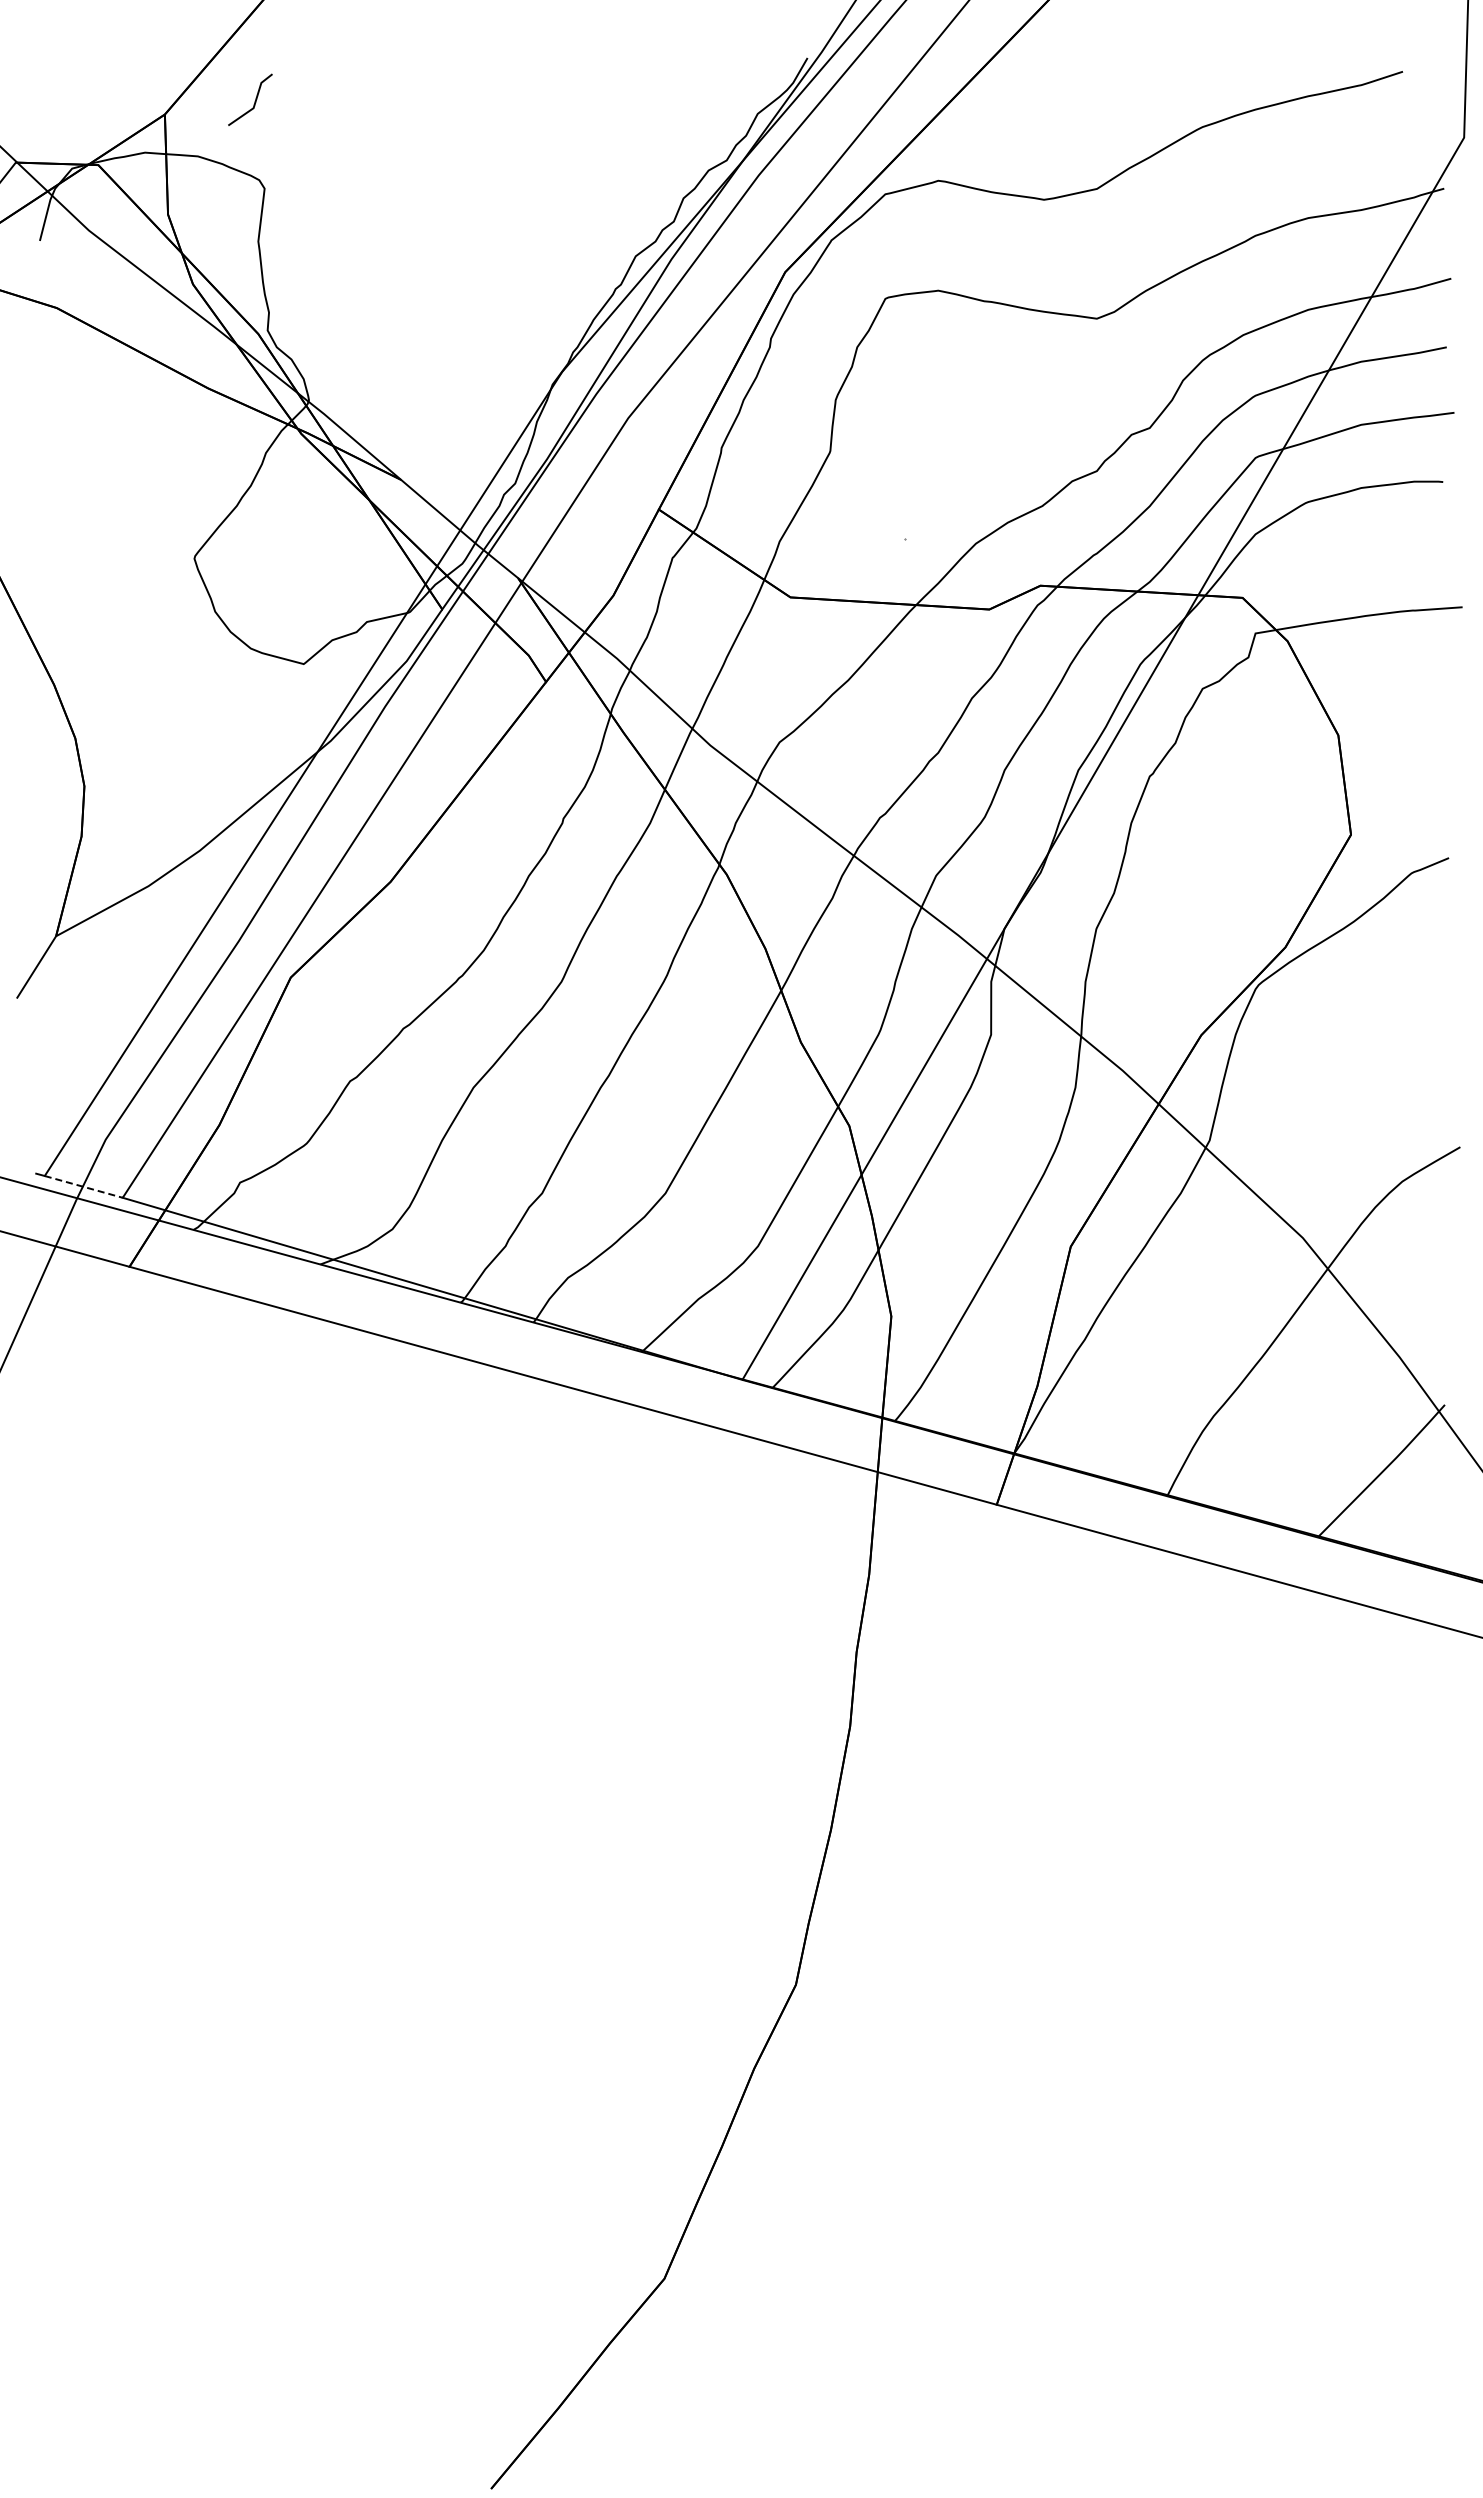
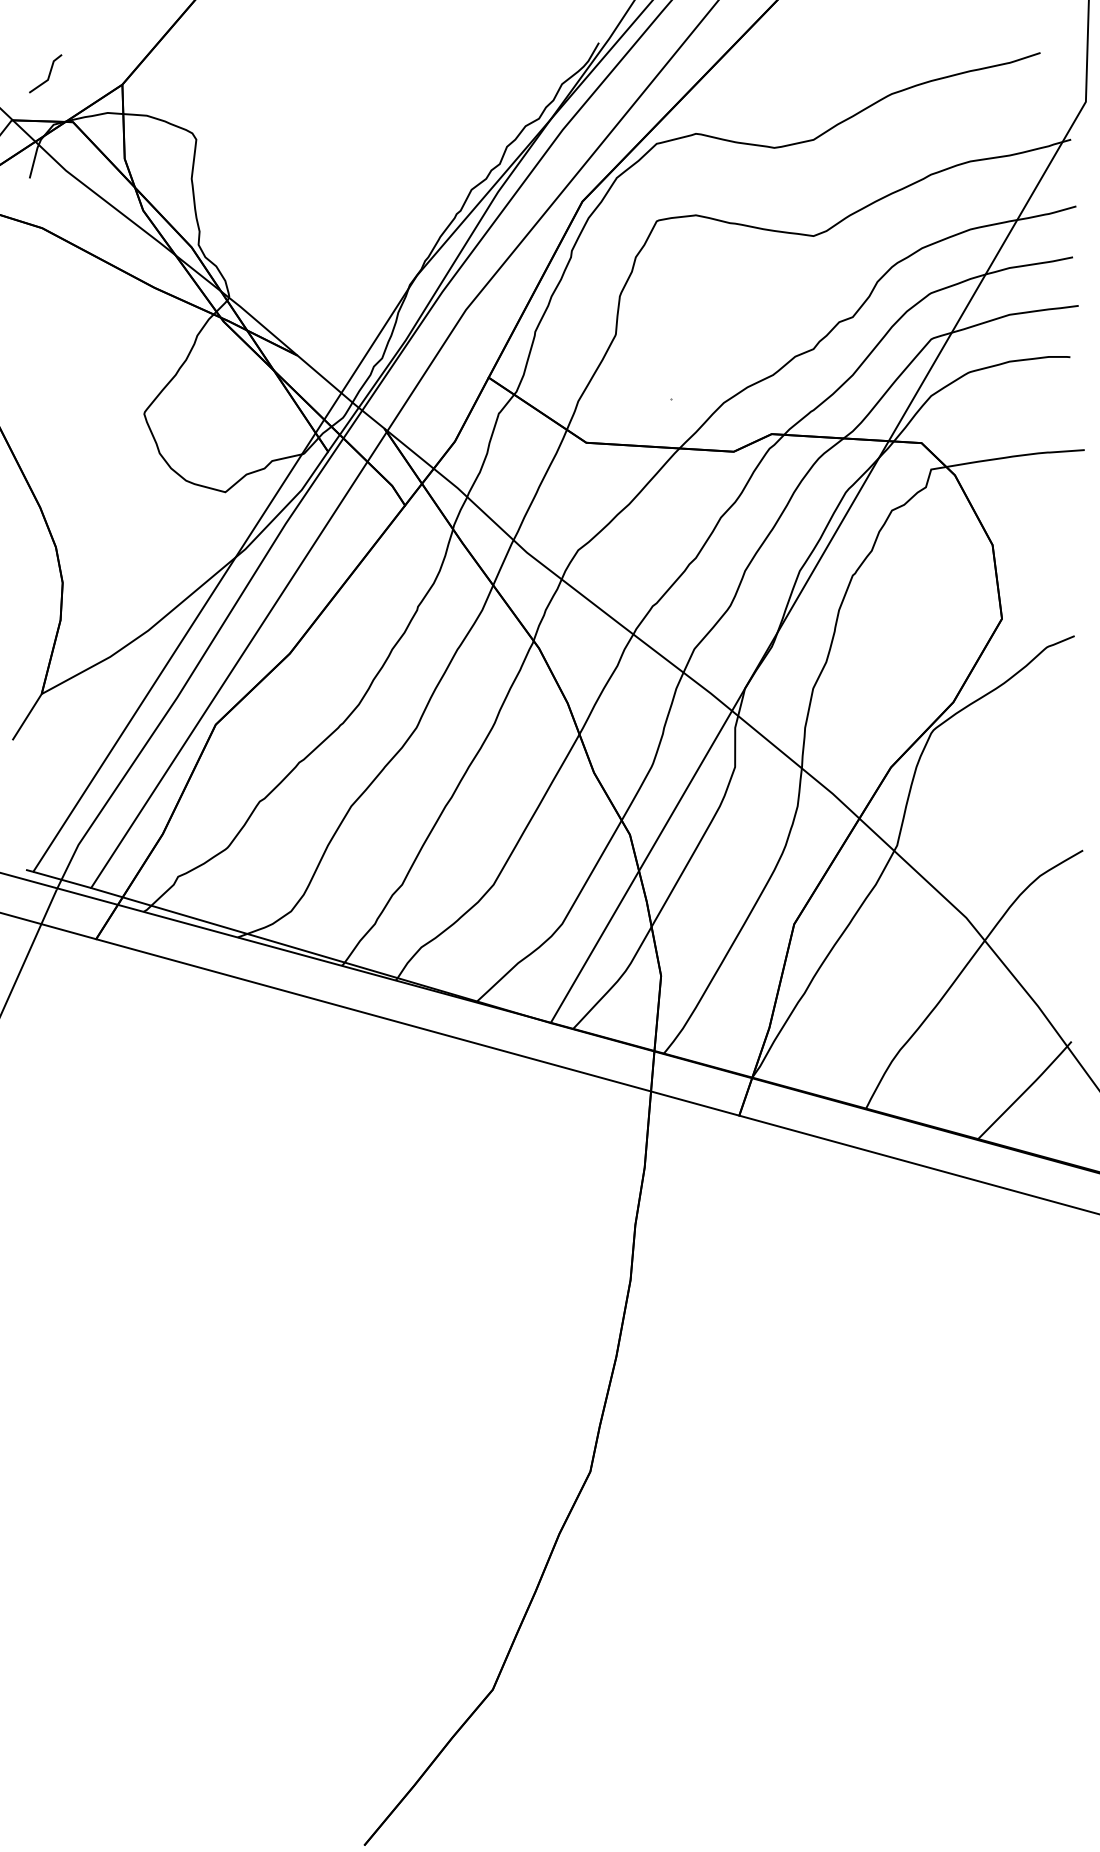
line: (254, 101) -> (48, 75), moved
line: (83, 1186) -> (62, 879), dashed -> solid

